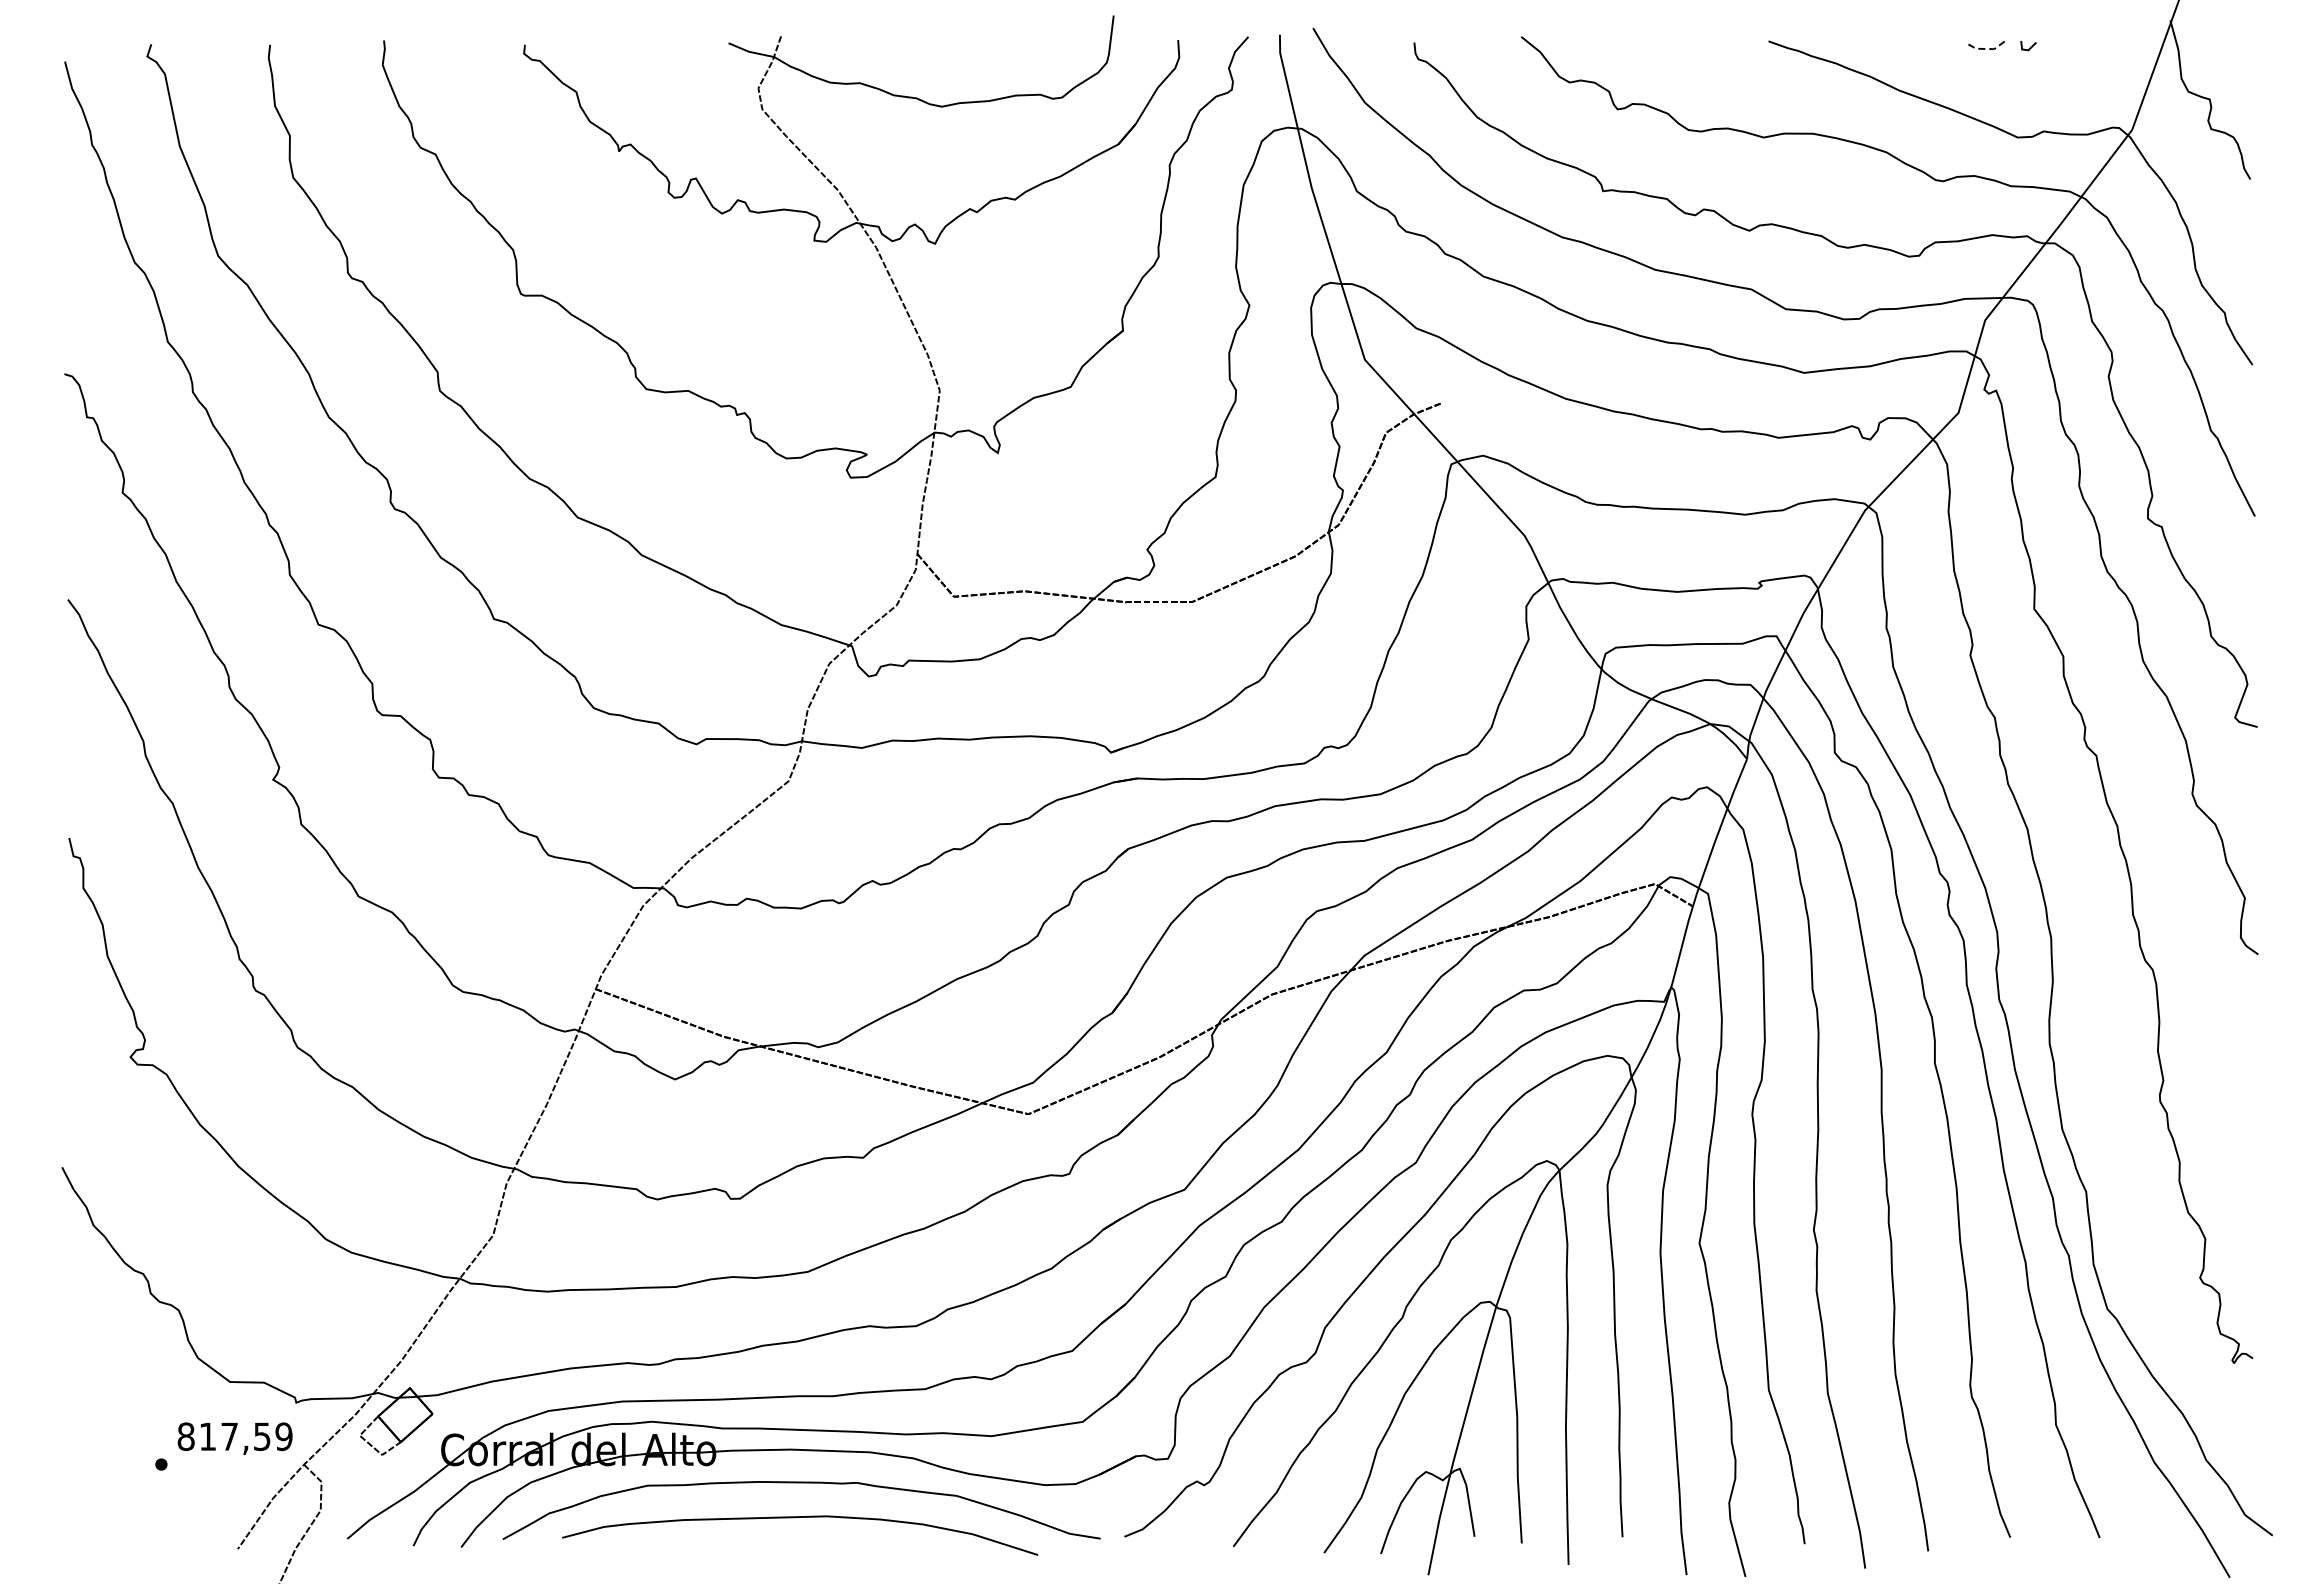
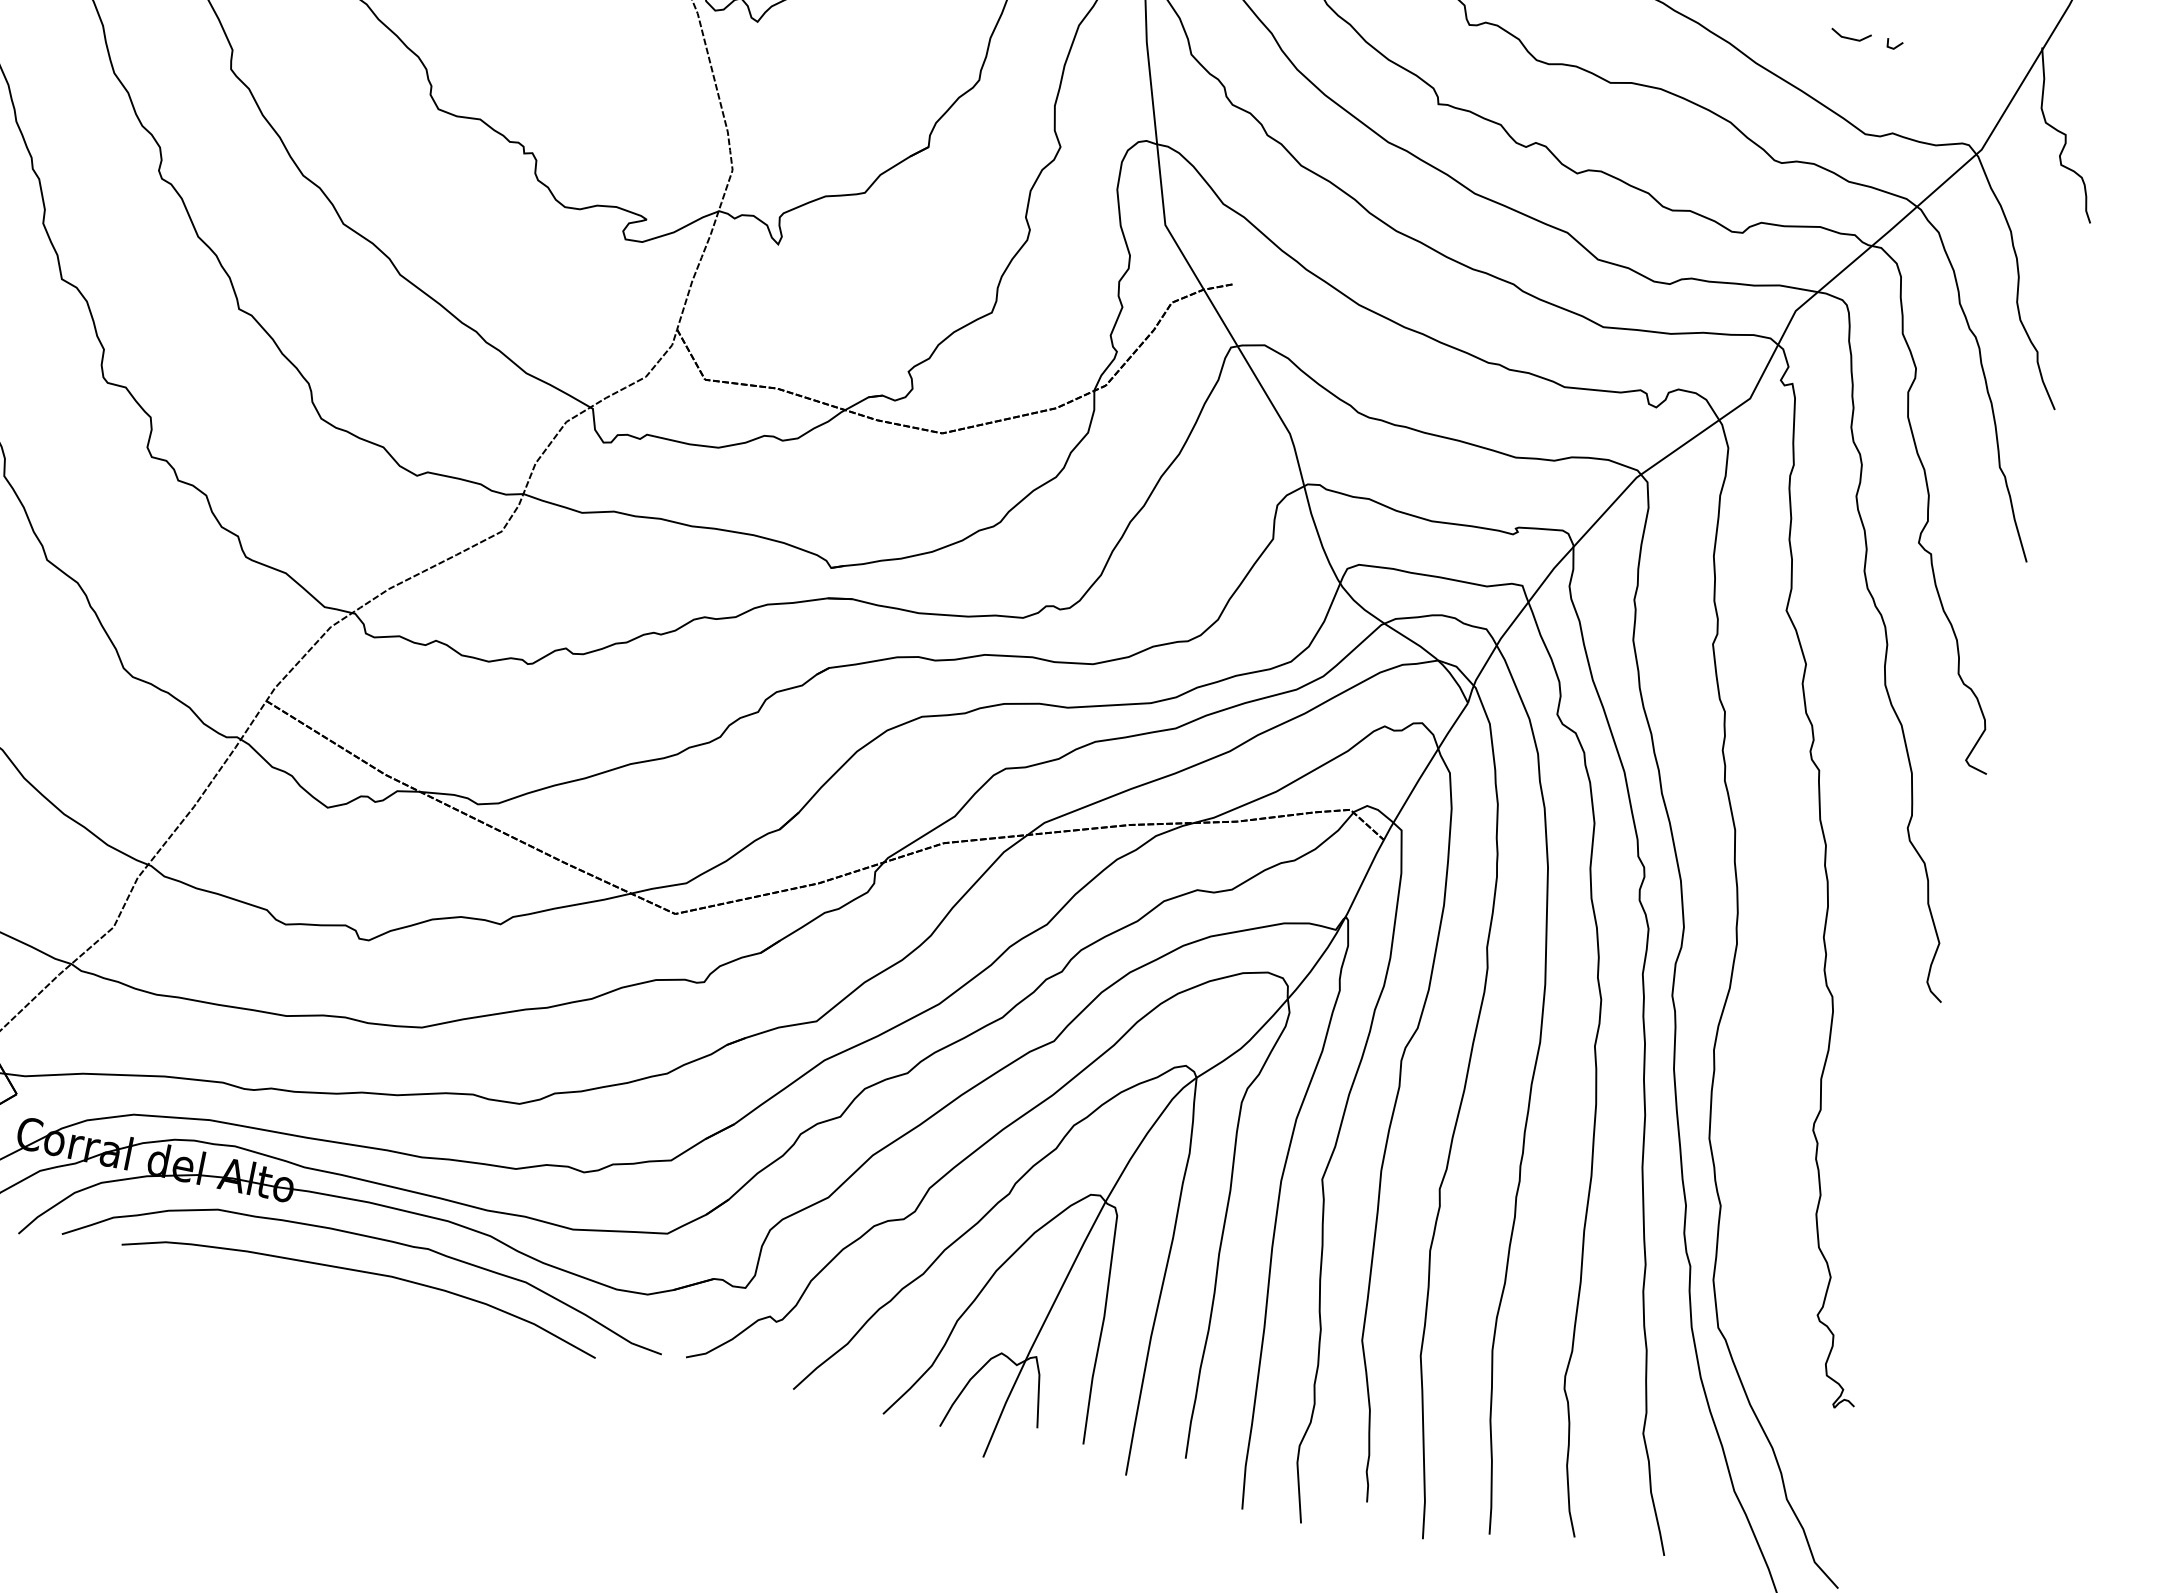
line: (1985, 48) -> (1851, 38), dashed -> solid

